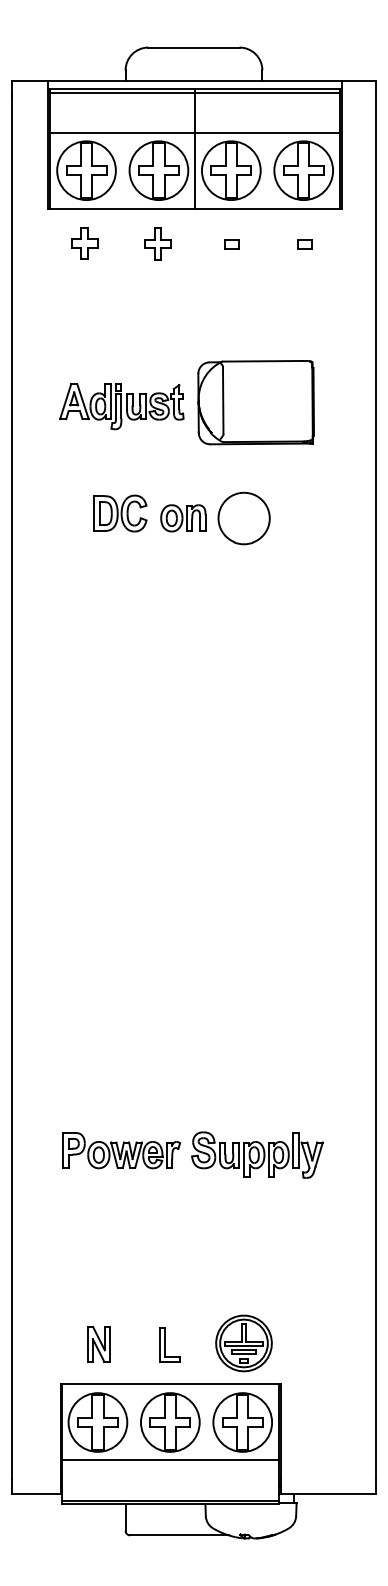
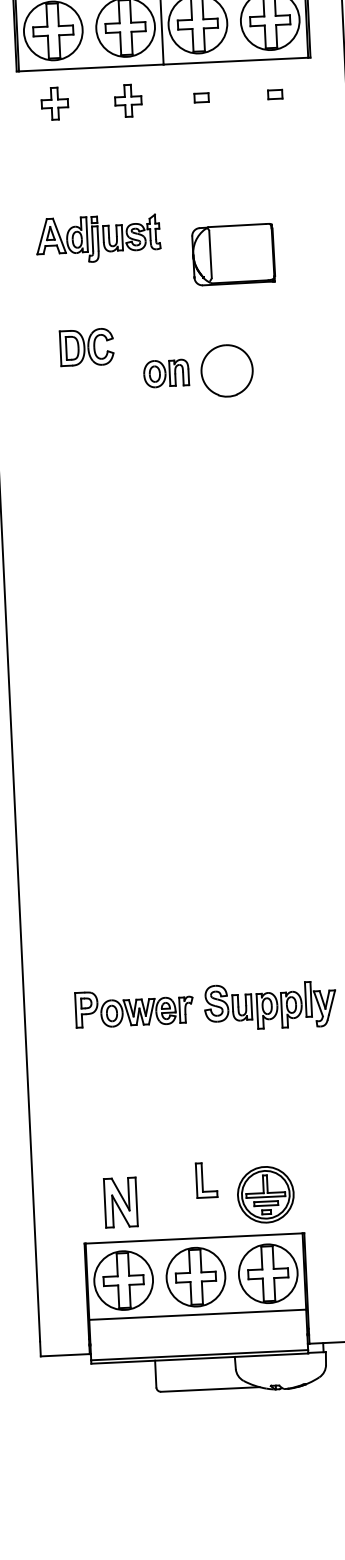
part: (255, 402) -> (232, 254), size x0.7
part: (121, 406) -> (98, 238), moved
part: (120, 513) -> (87, 347), moved
part: (98, 1344) -> (120, 1202), size x1.4
part: (169, 1344) -> (206, 1179), moved

